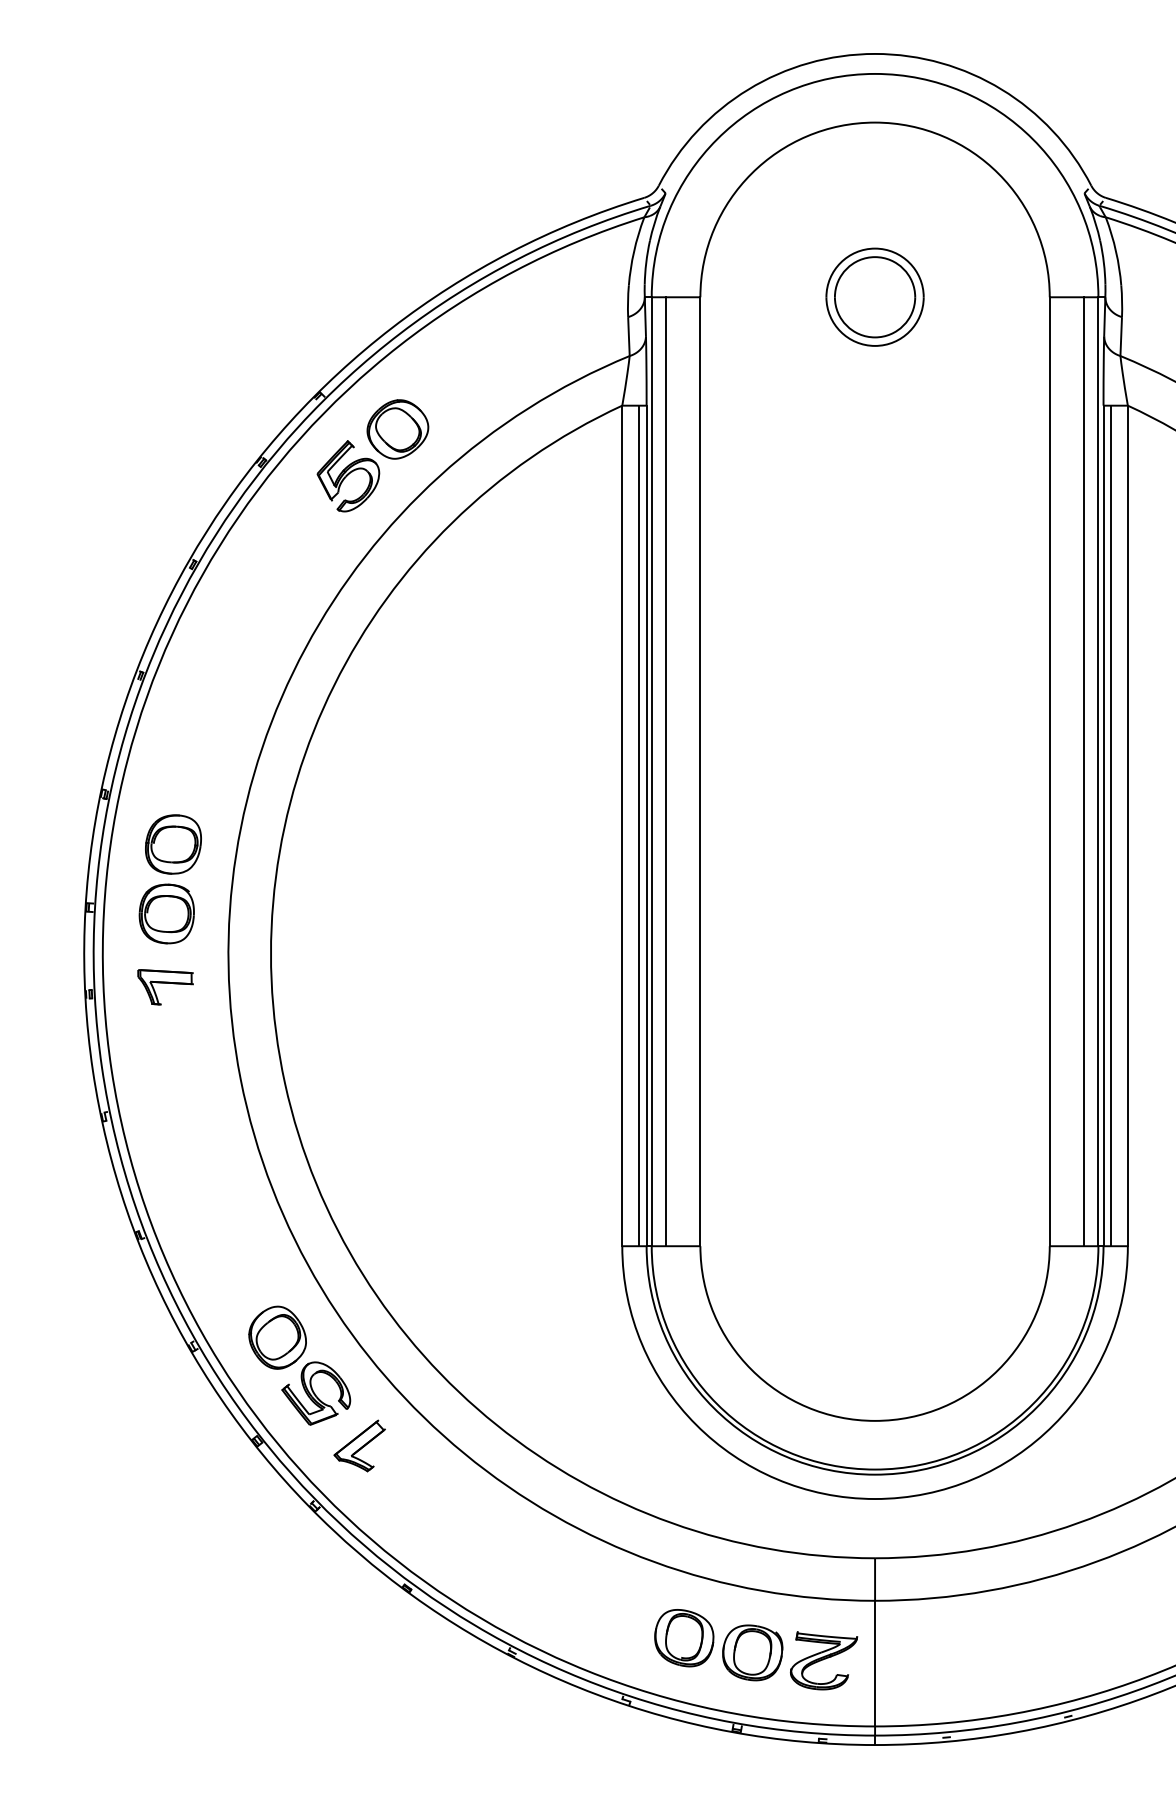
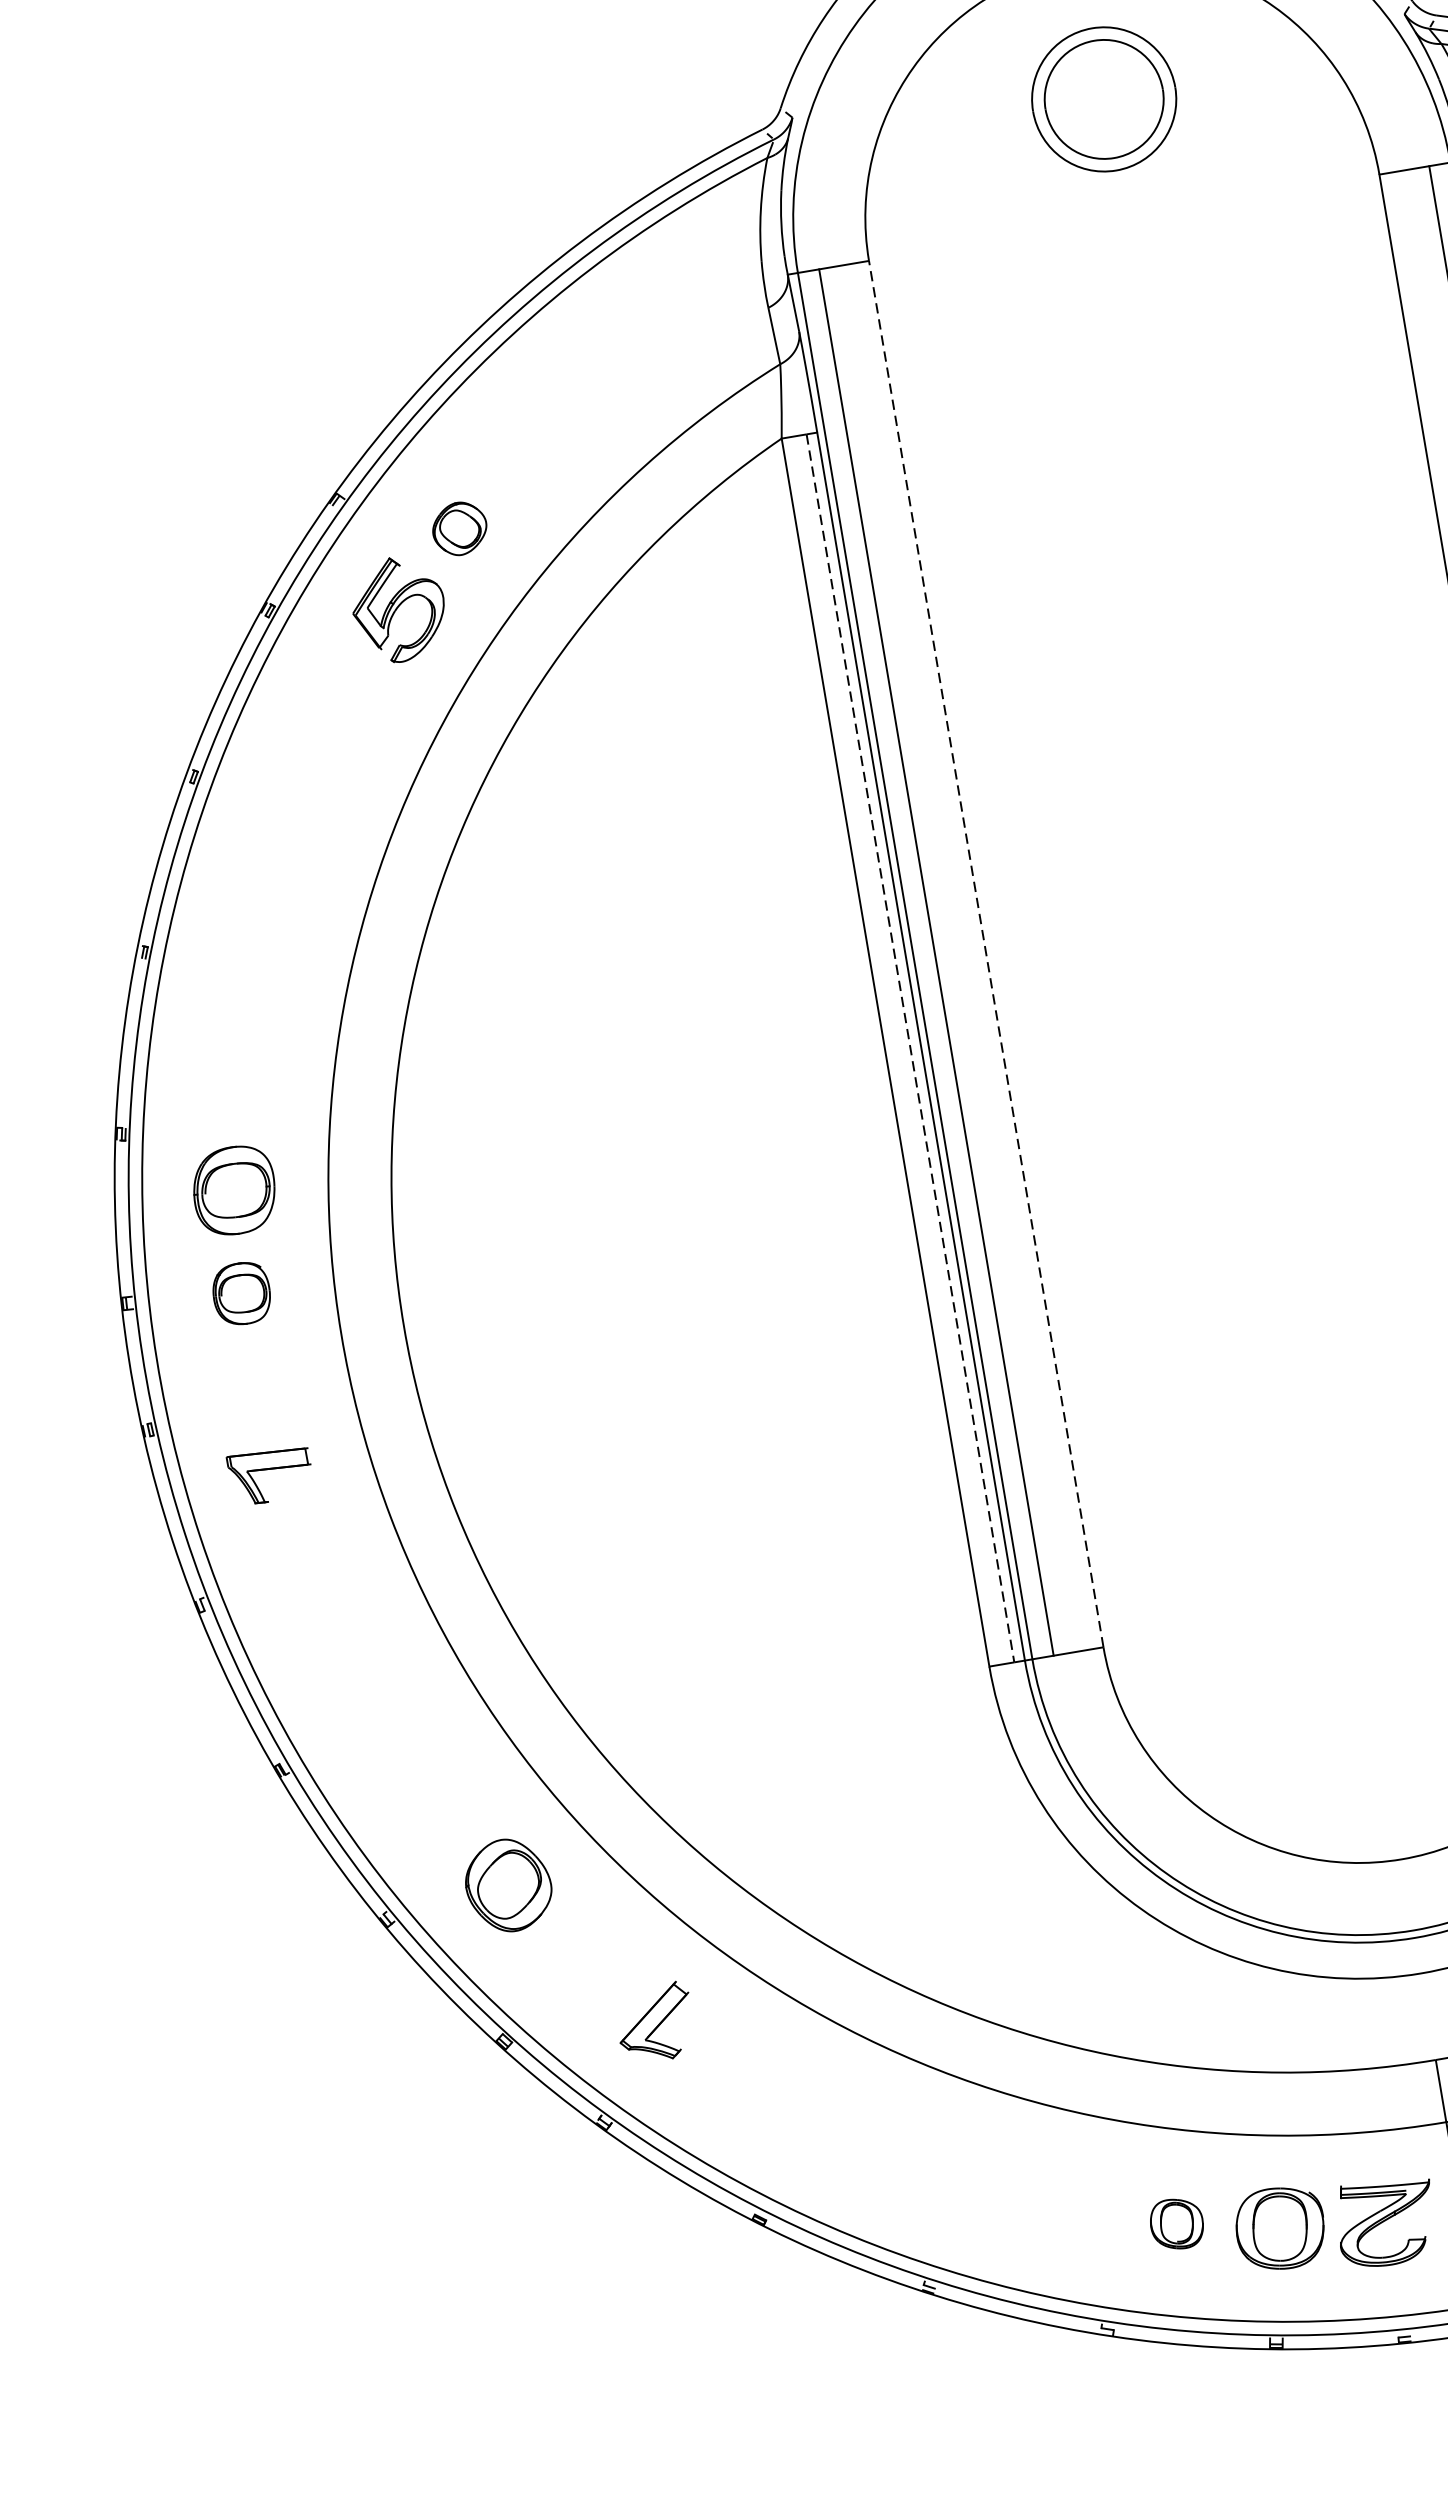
part: (874, 296) -> (1103, 98), moved
part: (397, 429) -> (459, 528), size x0.6
line: (700, 771) -> (986, 953), solid -> dashed
line: (639, 826) -> (910, 1049), solid -> dashed
part: (166, 913) -> (241, 1293), size x0.7
part: (165, 987) -> (270, 1475), moved
part: (316, 1393) -> (579, 1957), removed
part: (684, 1638) -> (1177, 2224), size x0.6

